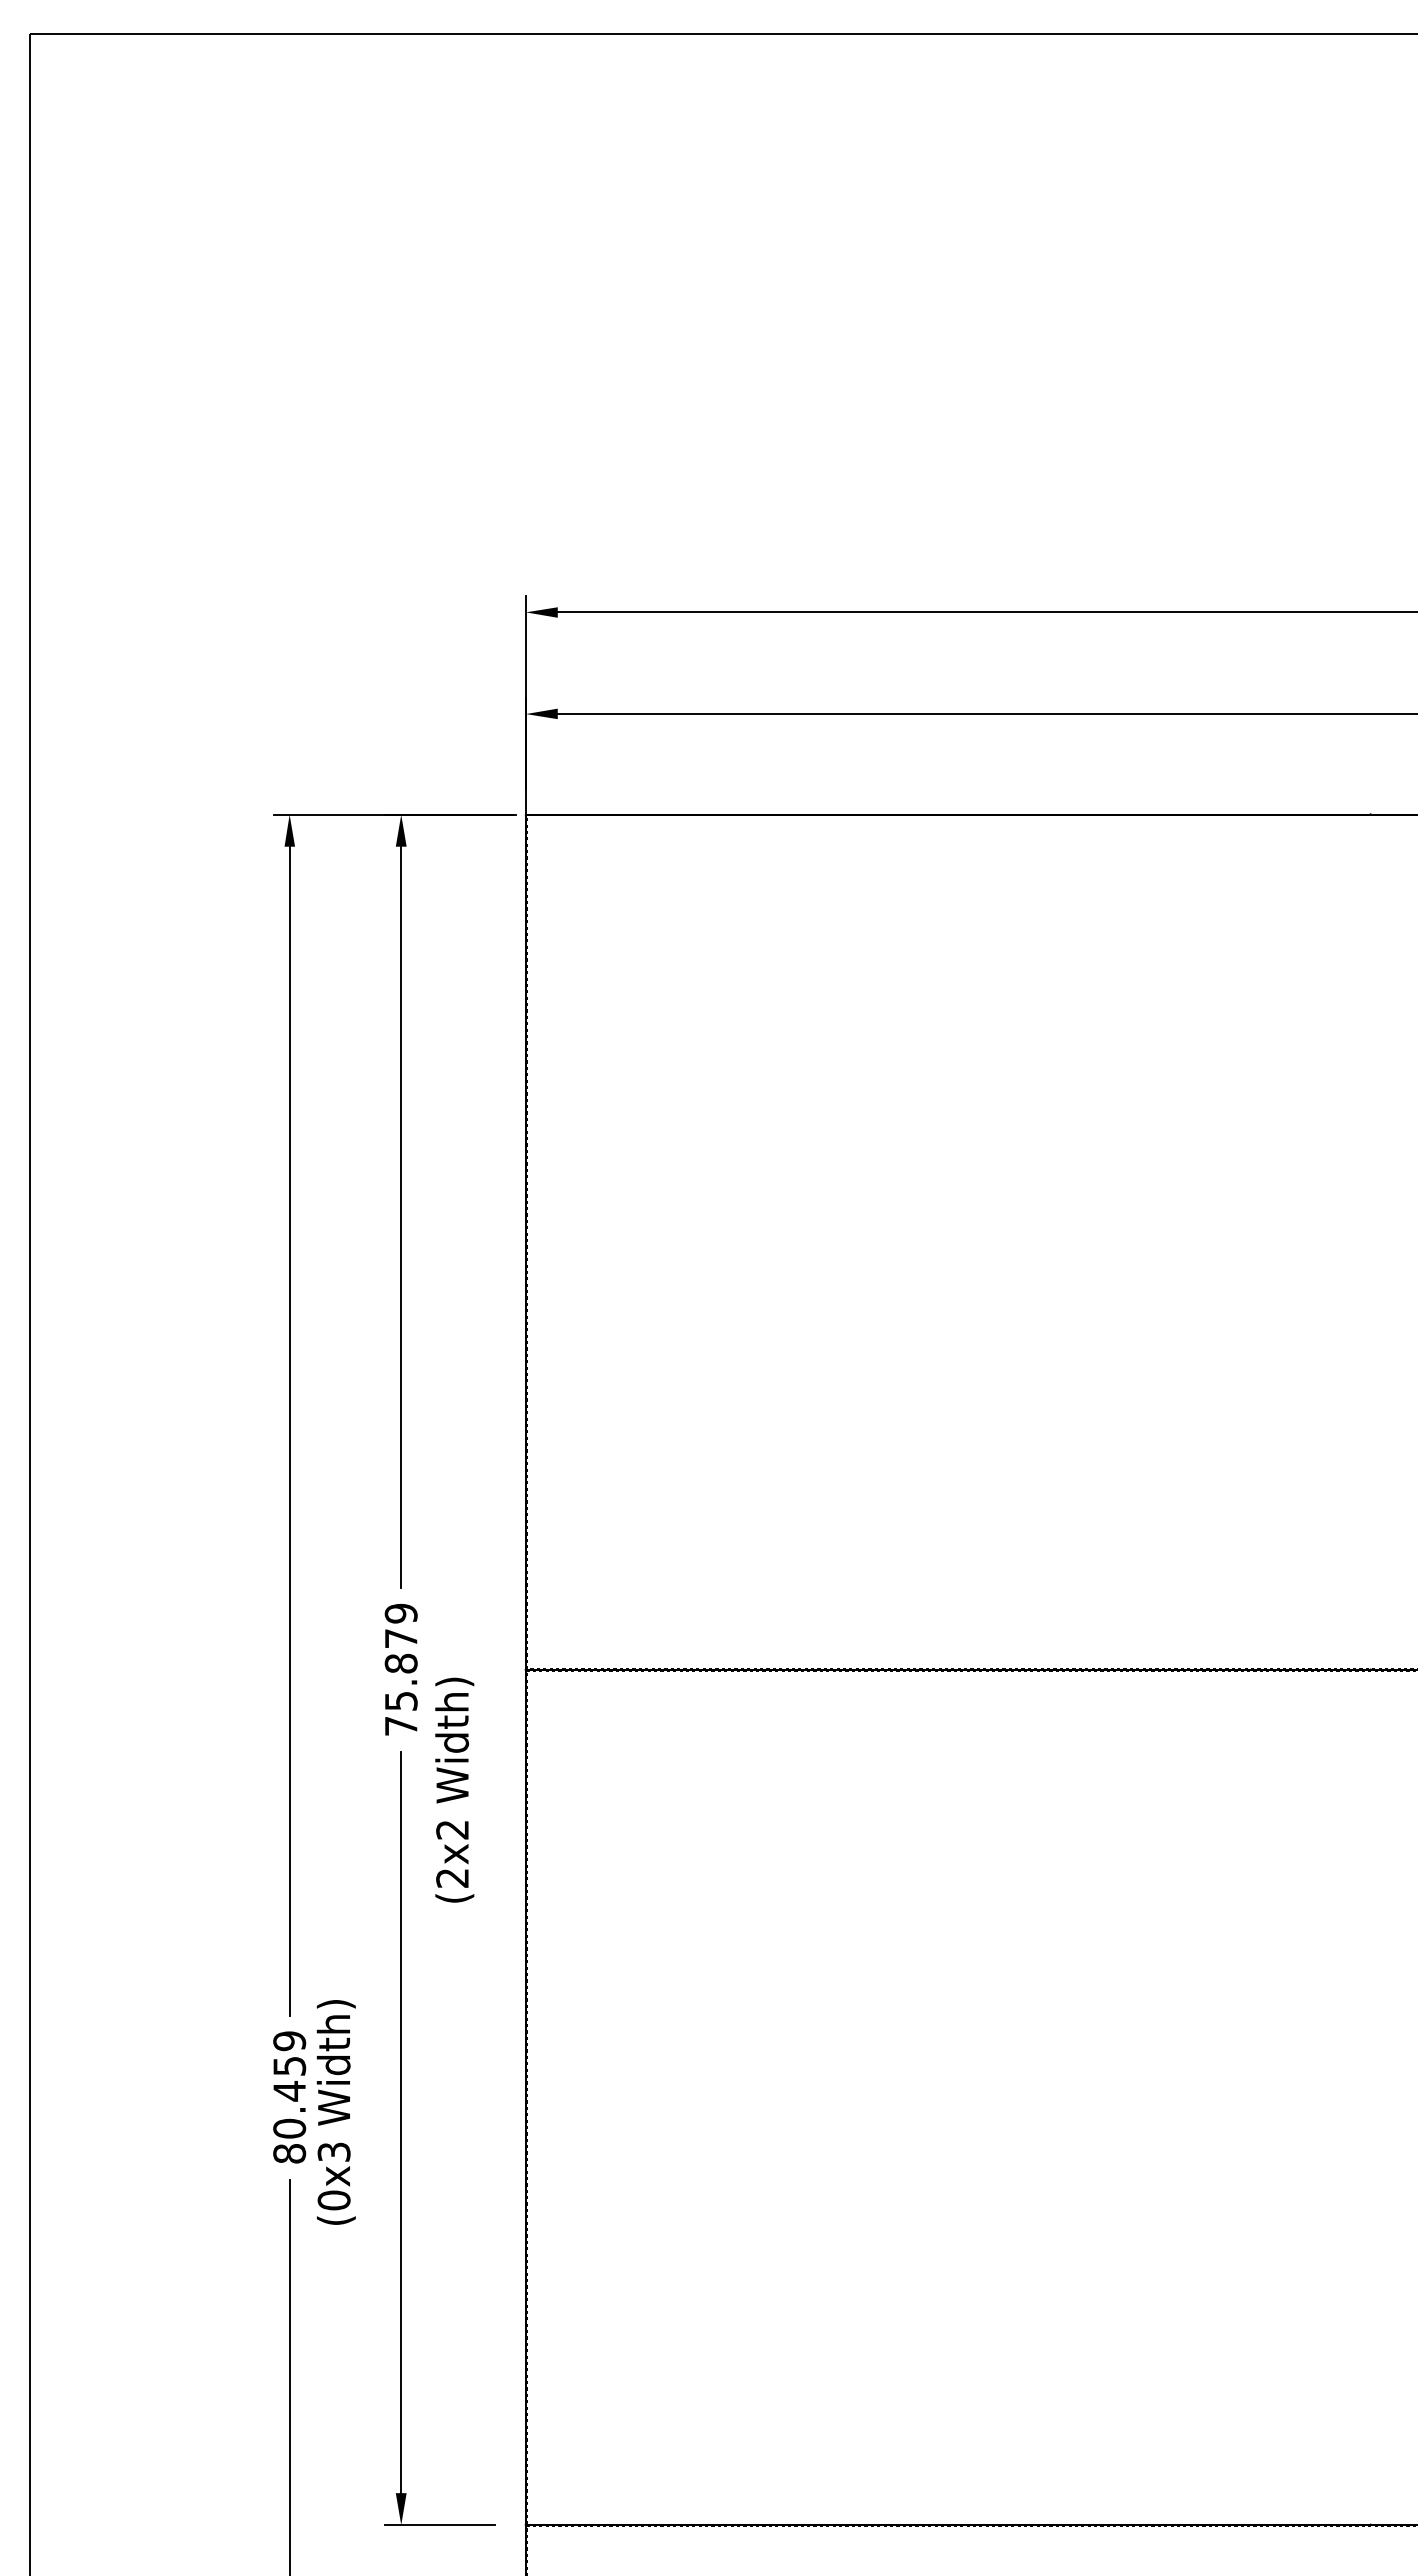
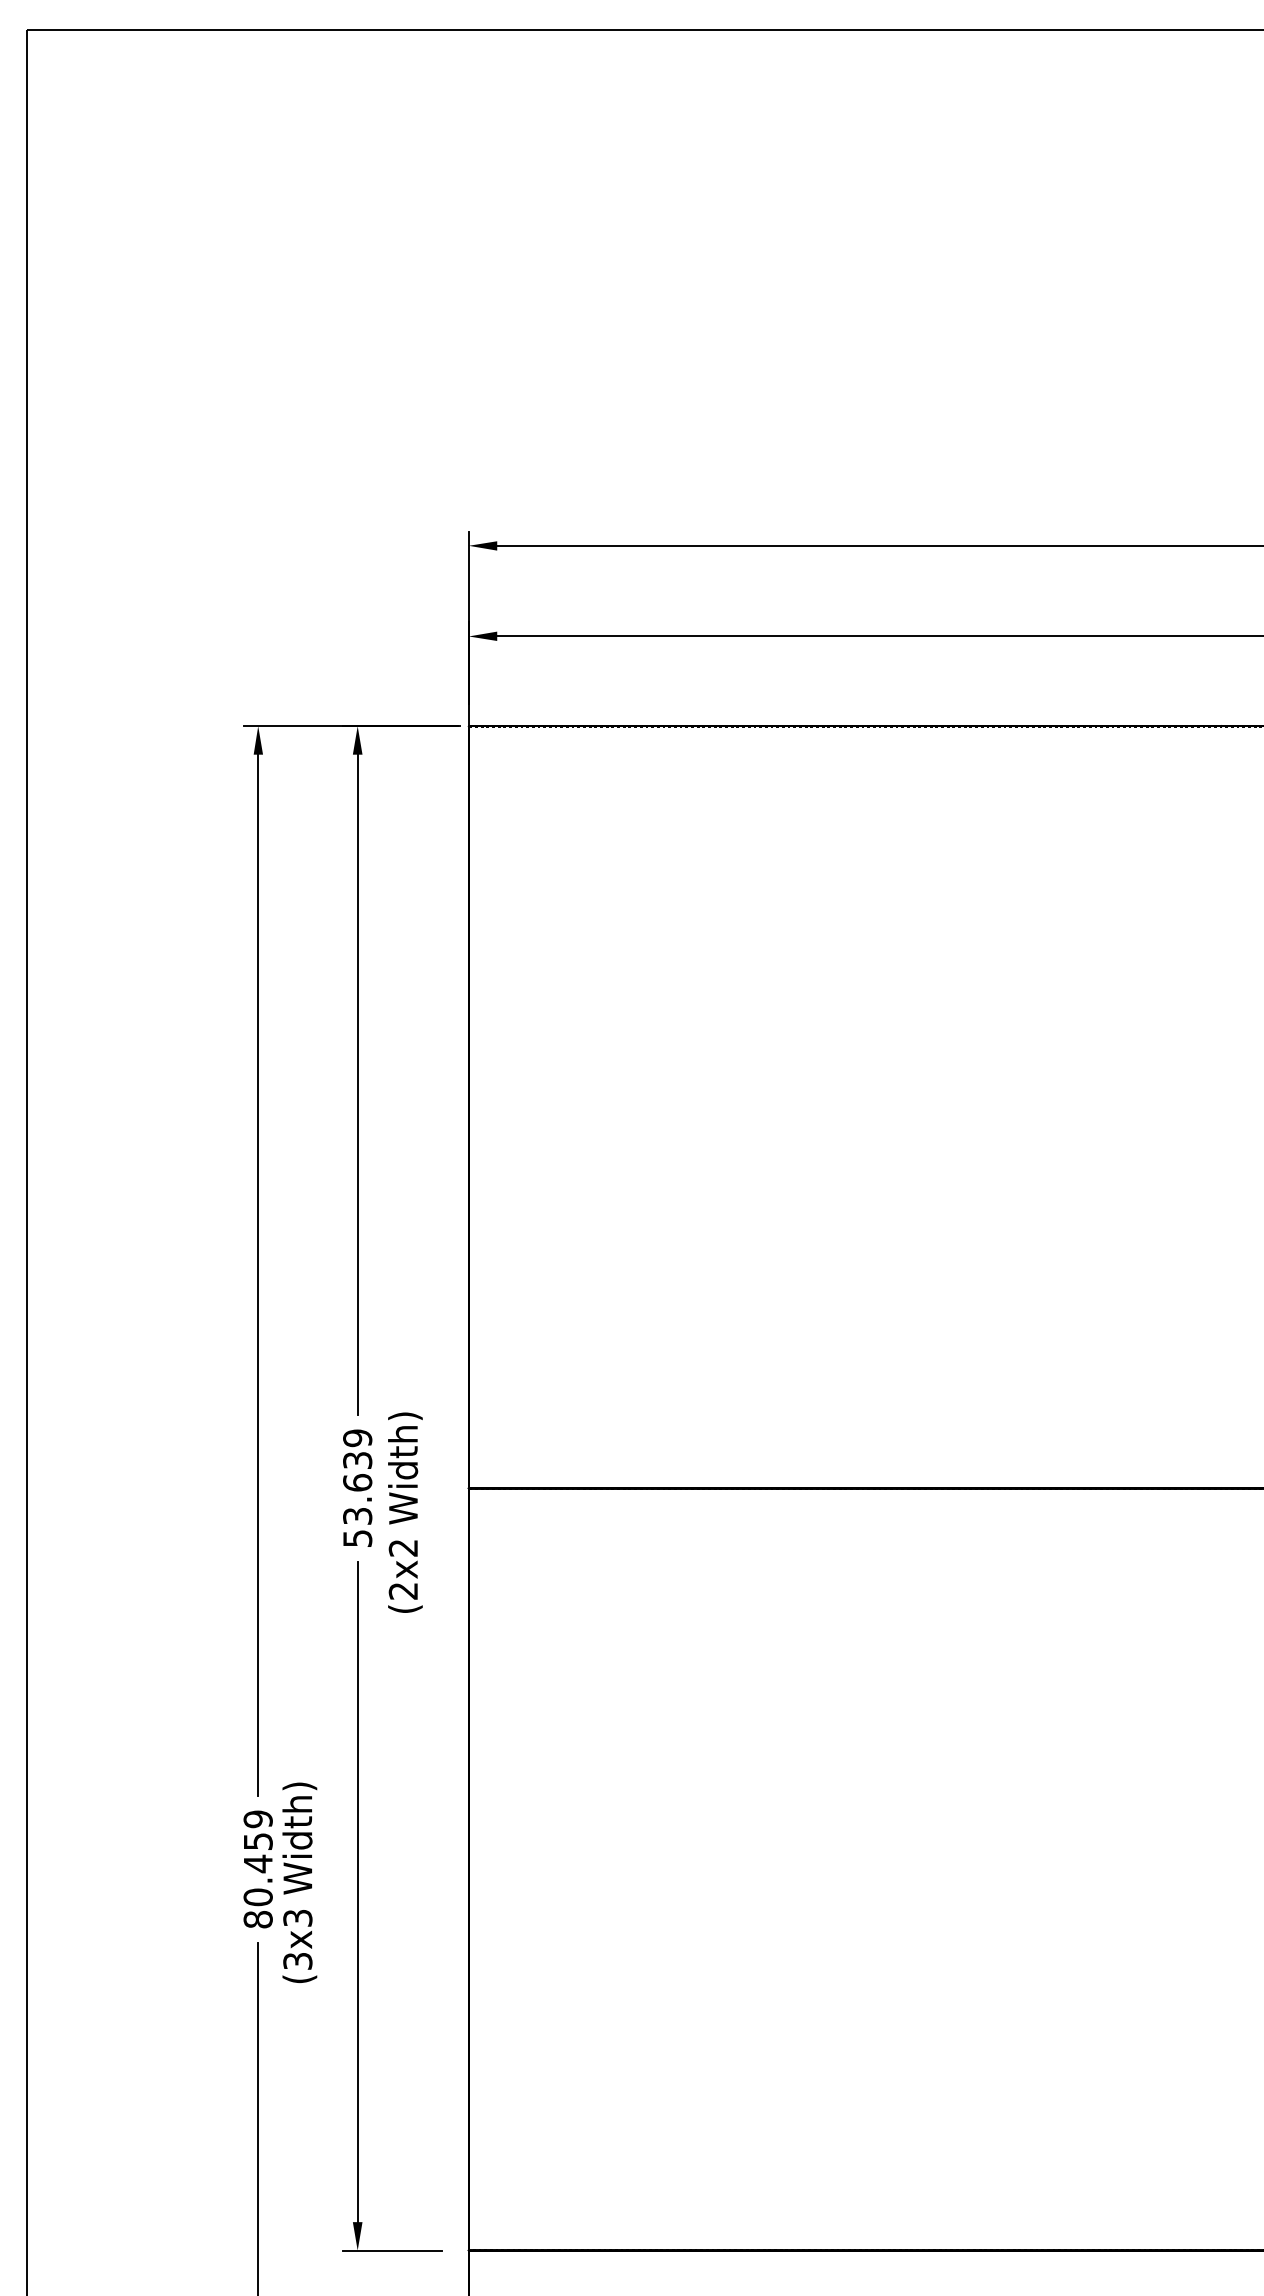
text: (400, 1682) -> (357, 1499), 75.879 -> 53.639
text: (454, 1789) -> (405, 1512), moved
text: (333, 2200) -> (297, 1961), (0x3 -> (3x3

